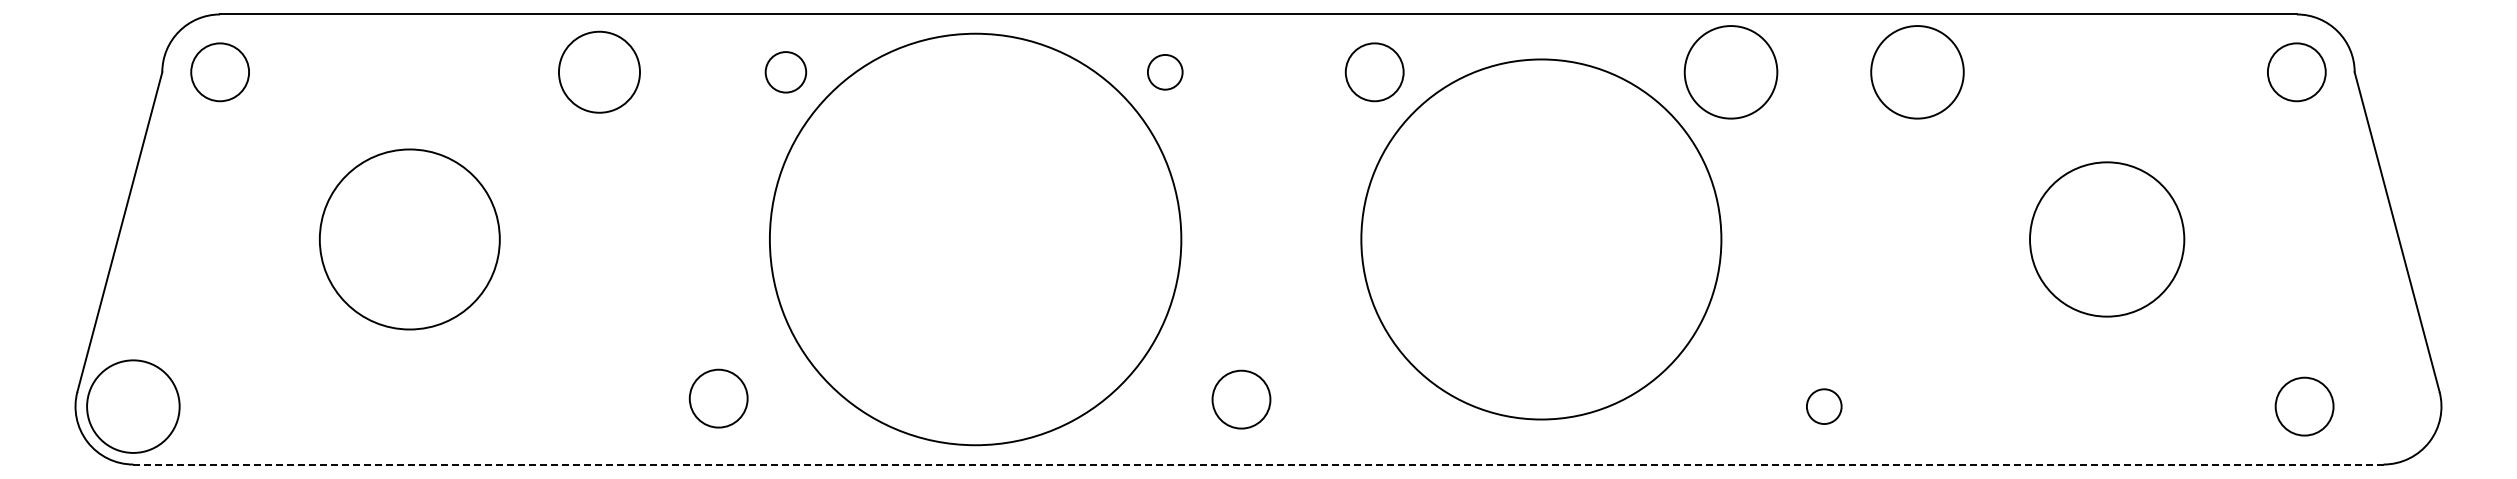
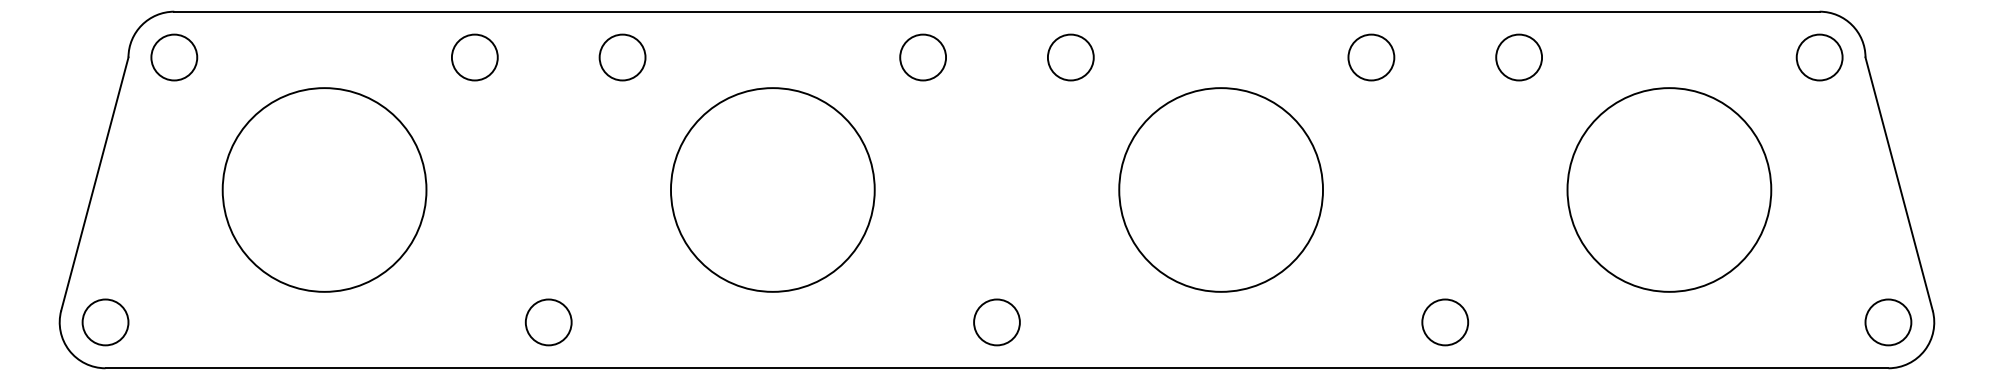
circle: (599, 72) -> (474, 57), size x0.71
circle: (785, 72) -> (622, 57), size x1.43
circle: (1165, 72) -> (923, 57), size x1.67
circle: (1374, 72) -> (1070, 57), moved
circle: (1730, 72) -> (1370, 57), size x0.62
circle: (1917, 72) -> (1519, 57), size x0.62
circle: (409, 239) -> (324, 190), size x1.43
circle: (975, 239) -> (772, 190), size x0.62
circle: (1540, 239) -> (1220, 190), size x0.71
circle: (2106, 239) -> (1668, 190), size x1.67
circle: (718, 398) -> (548, 322), moved
circle: (1241, 399) -> (997, 322), moved
circle: (133, 406) -> (105, 322), size x0.62
circle: (1824, 406) -> (1445, 322), size x1.67
circle: (2304, 406) -> (1888, 322), moved
line: (1258, 464) -> (997, 368), dashed -> solid

